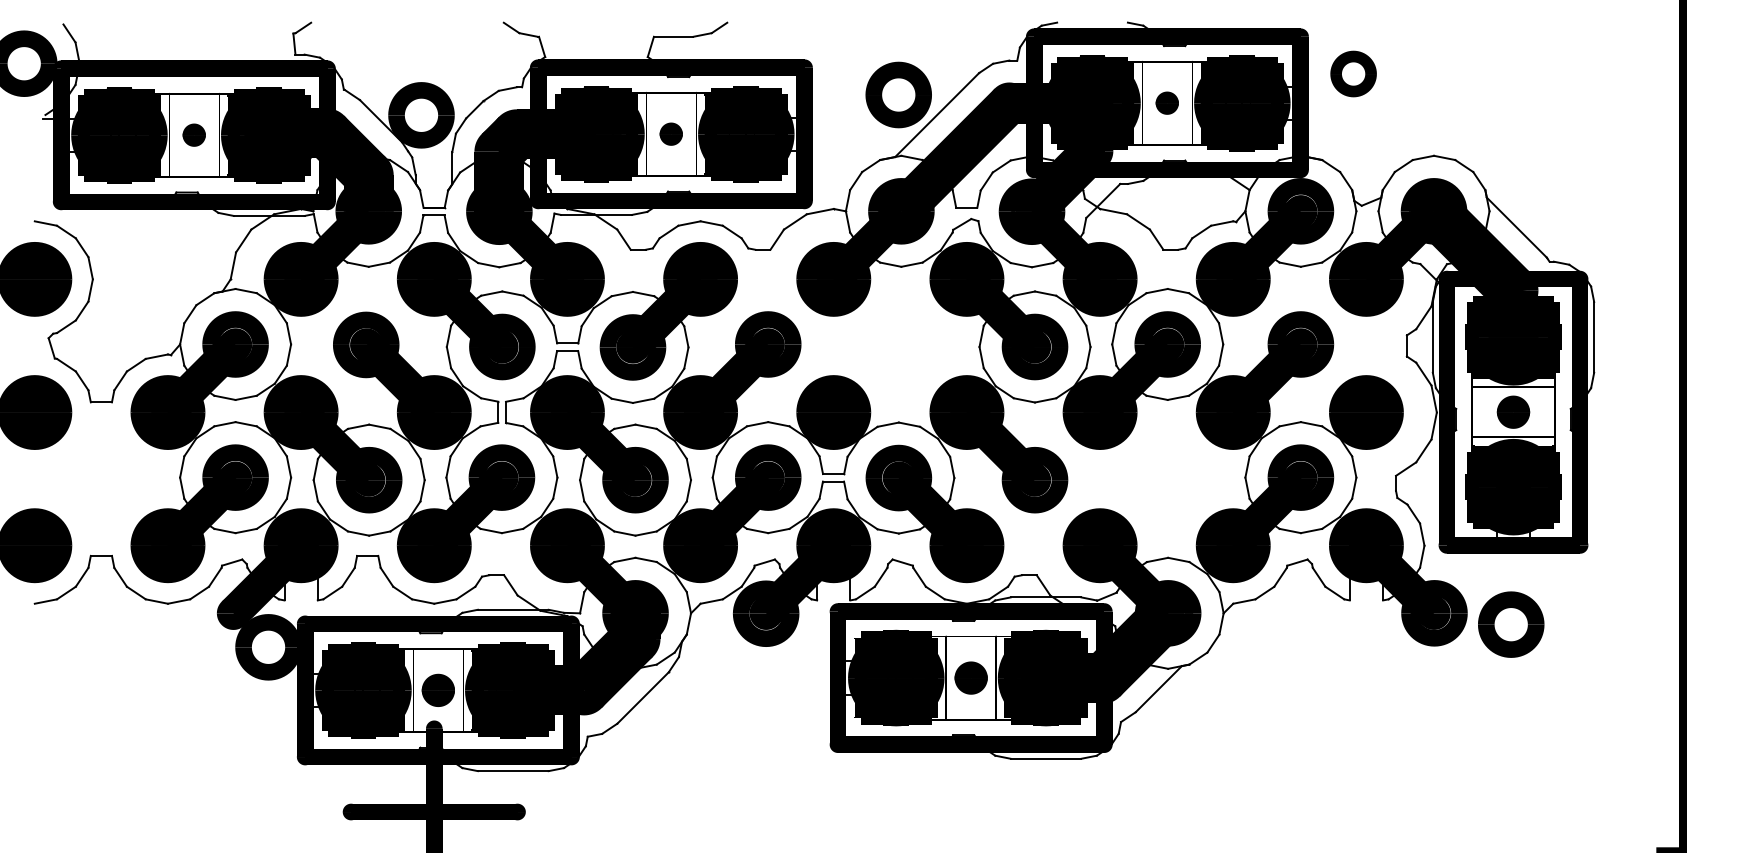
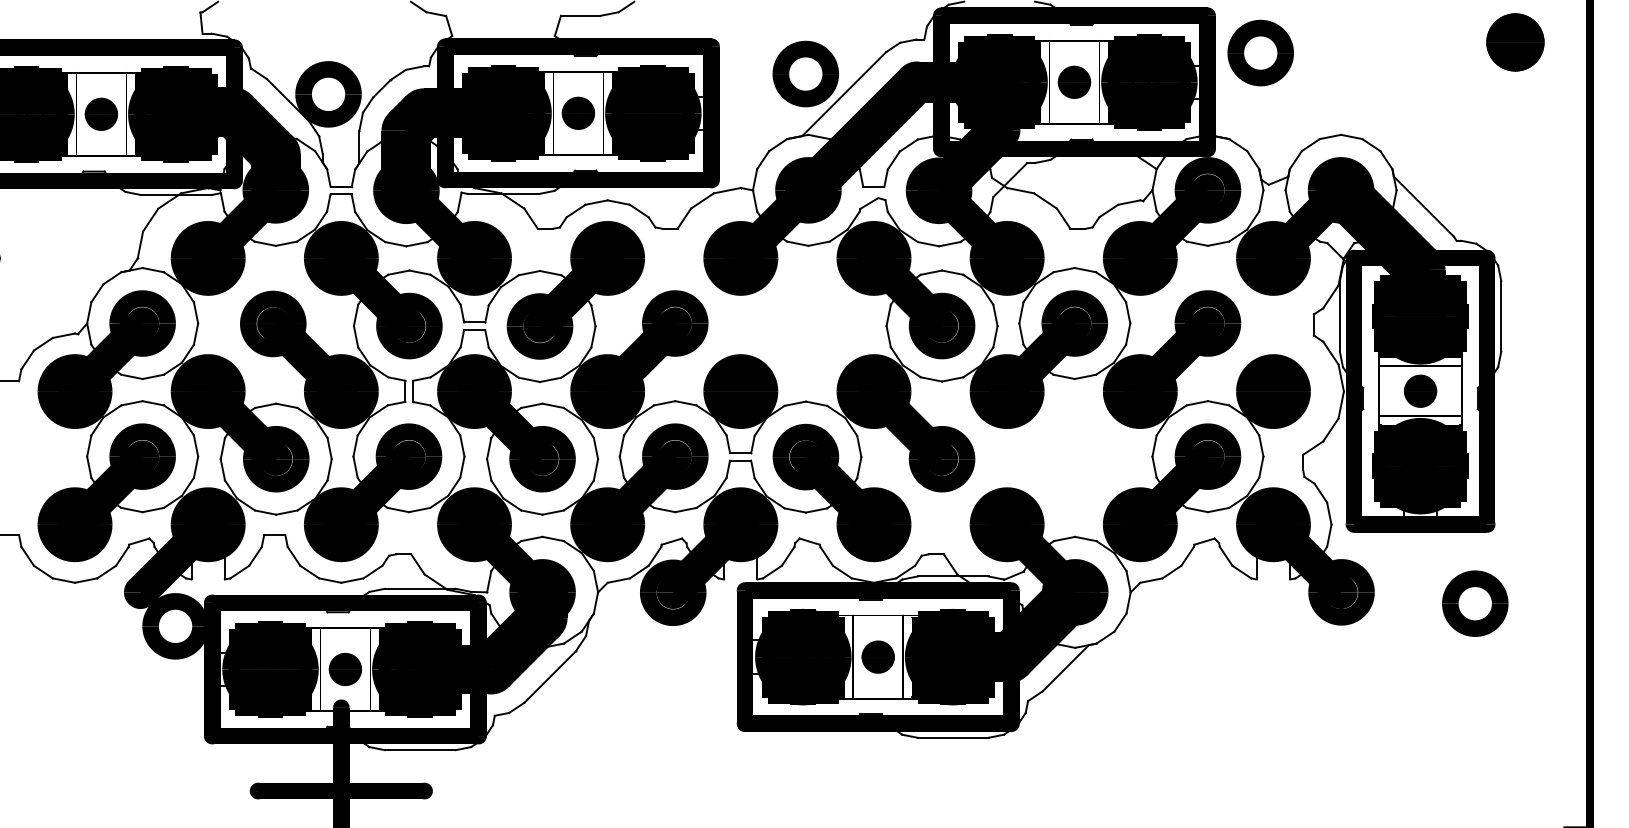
part: (1608, 63) -> (1515, 42), added
part: (1353, 73) -> (1260, 52), size x1.43
part: (1166, 102) -> (1073, 81), size x1.43
part: (670, 133) -> (577, 112), size x1.43
part: (193, 134) -> (100, 113), size x1.43
part: (1511, 624) -> (1475, 603), moved

